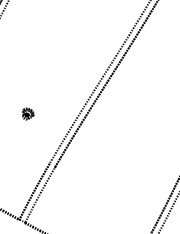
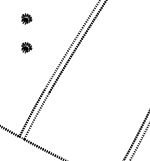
part: (28, 79) -> (27, 18), added

